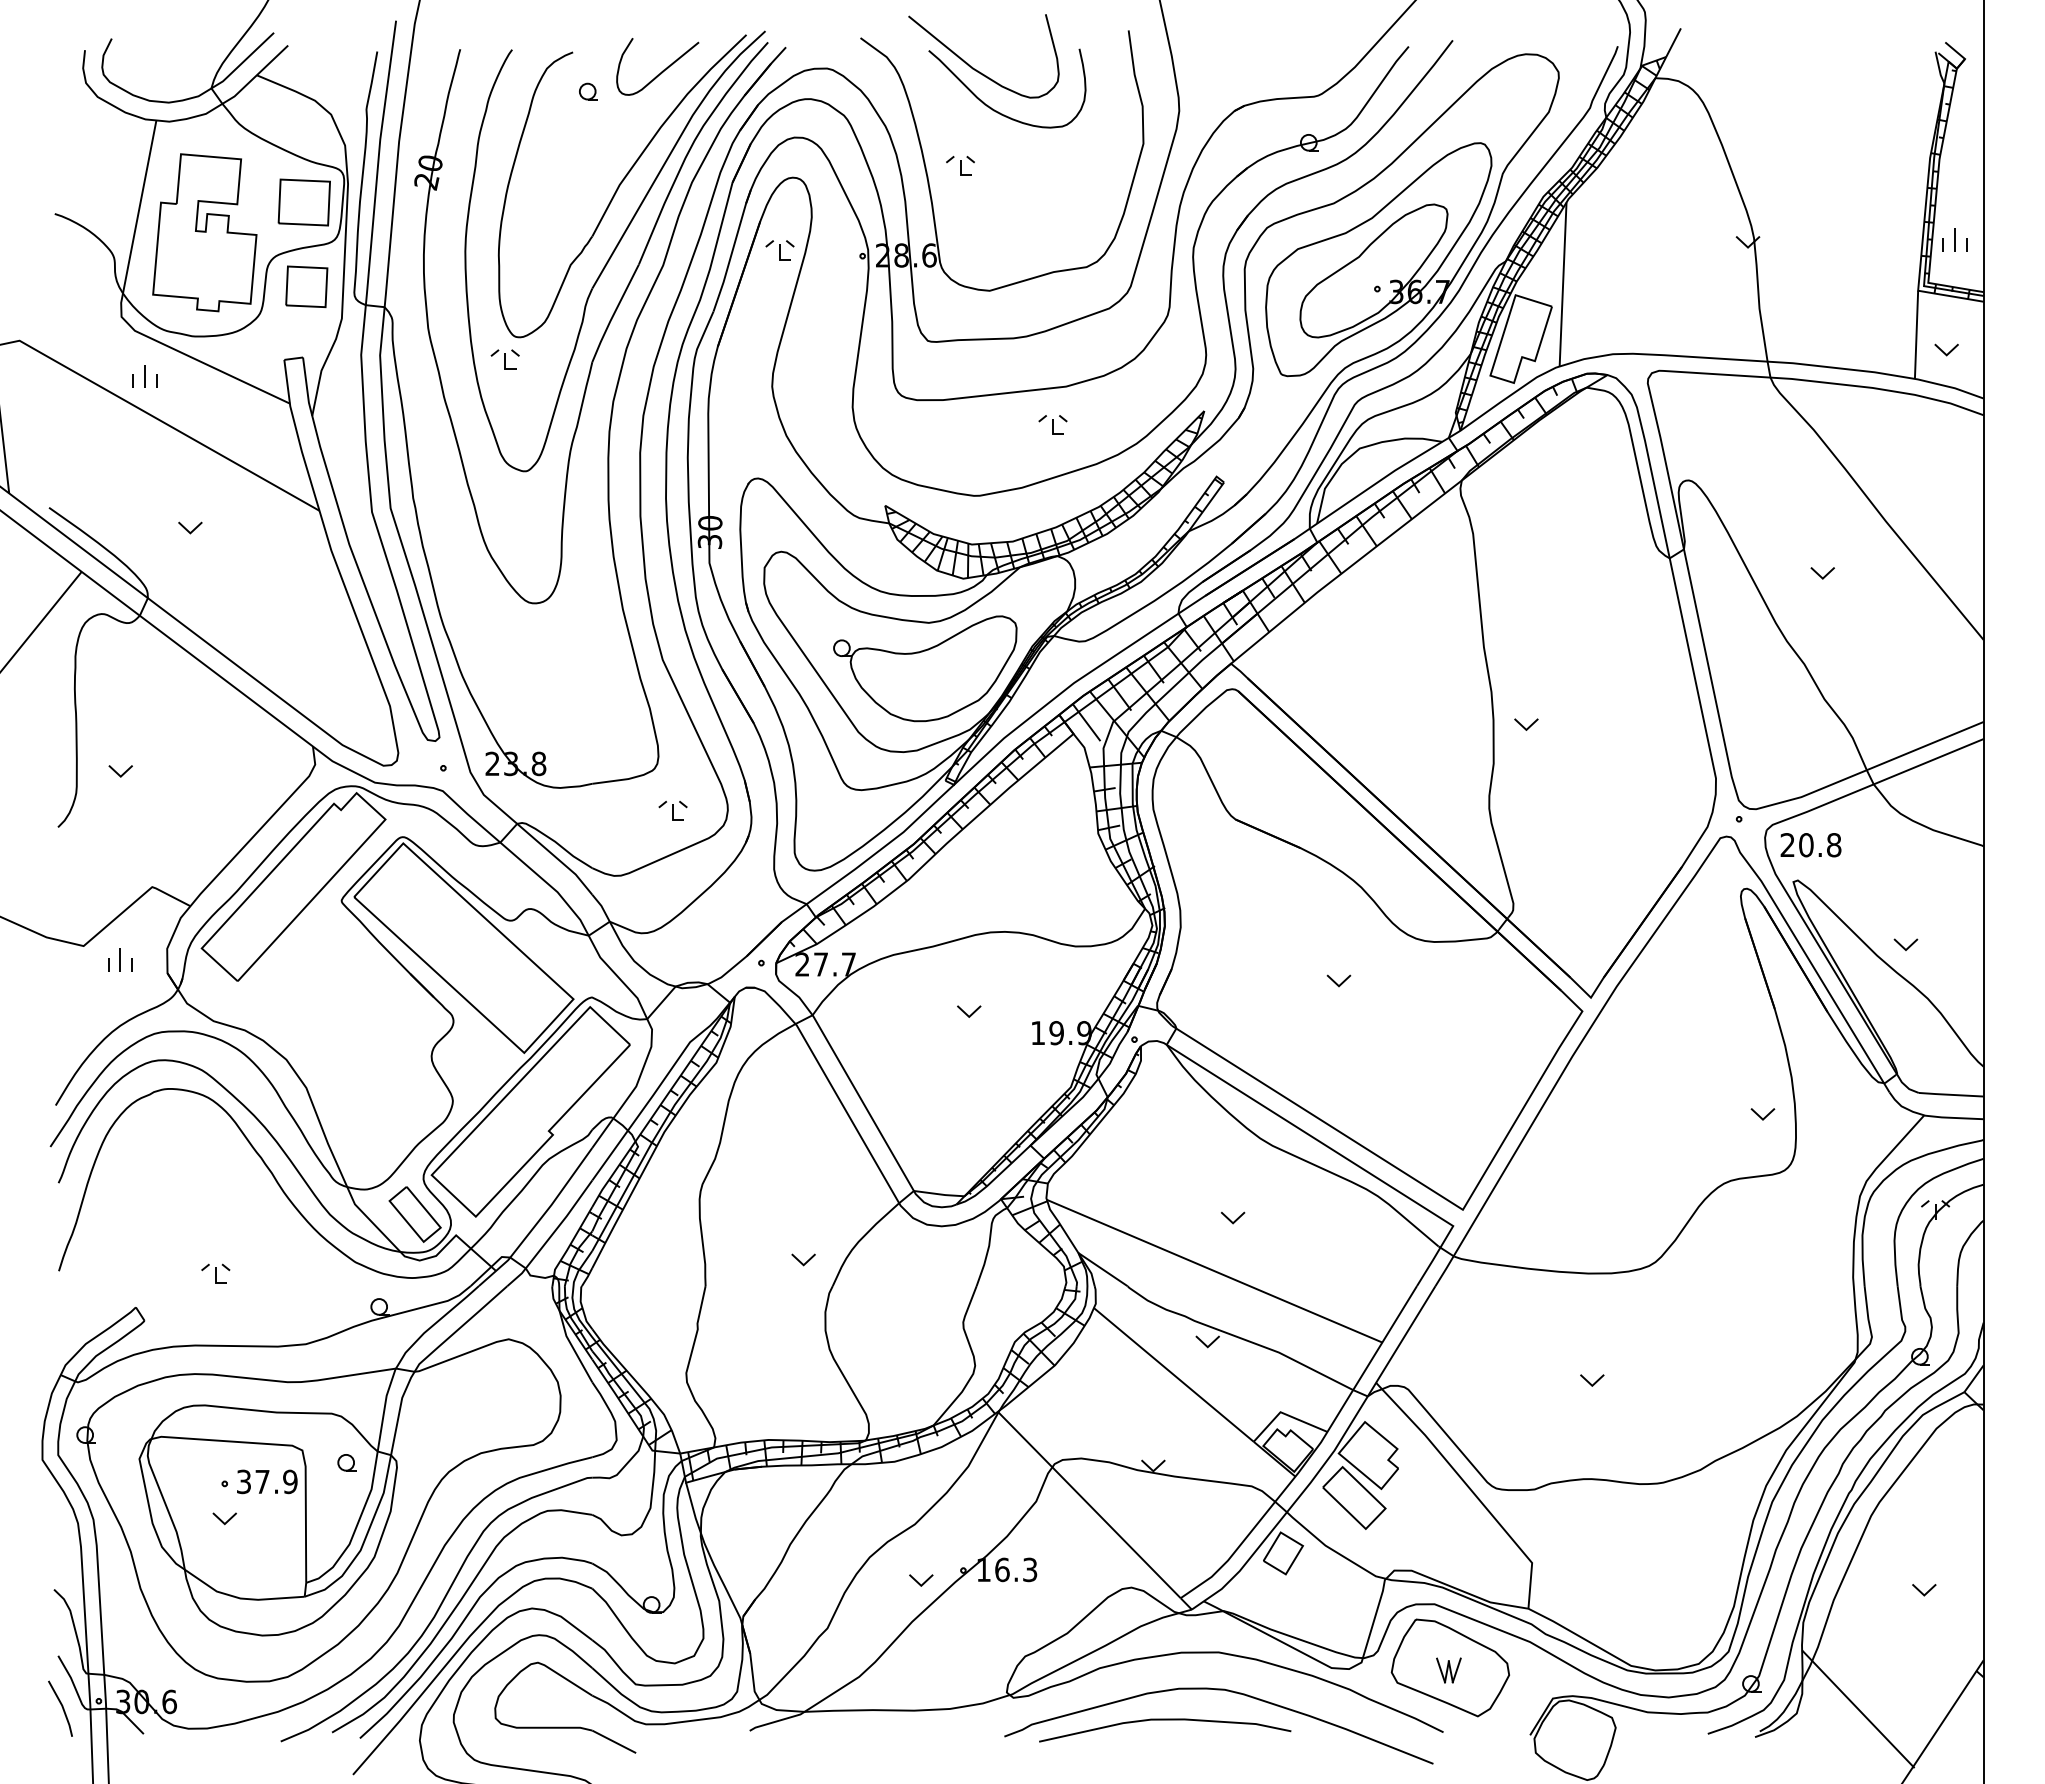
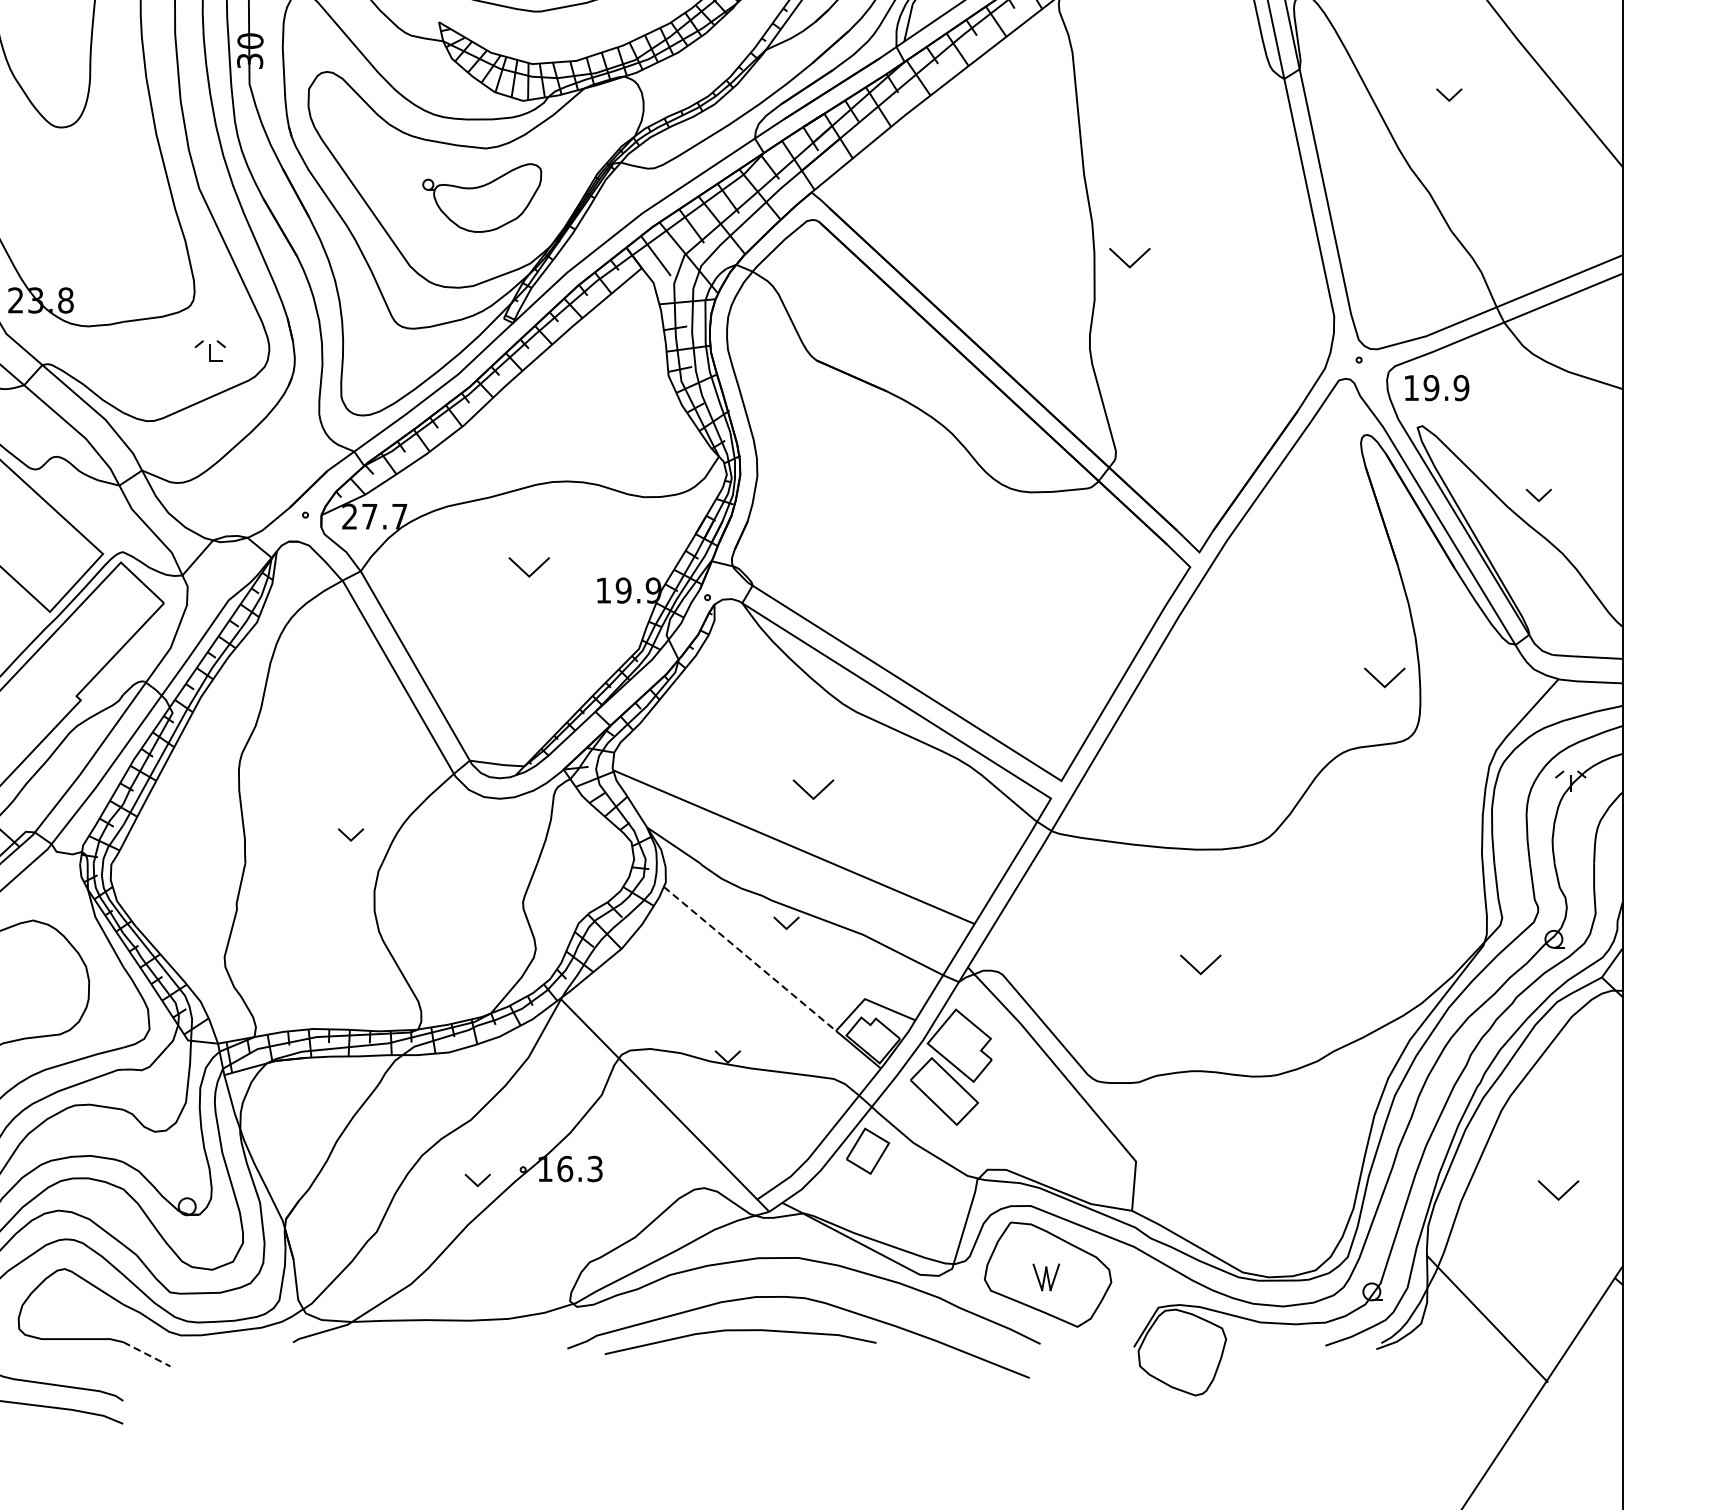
part: (925, 668) -> (482, 197), size x0.6
part: (1526, 724) -> (1129, 258), size x1.6
text: (1810, 845) -> (1436, 388), 20.8 -> 19.9
part: (1338, 980) -> (927, 533), removed
part: (969, 1011) -> (529, 567), size x1.6
part: (1762, 1114) -> (1384, 678), size x1.6
part: (1233, 1217) -> (814, 789), size x1.6
line: (1174, 1375) -> (750, 959), solid -> dashed
part: (1592, 1380) -> (1201, 964), size x1.6
part: (1924, 1590) -> (1558, 1191), size x1.6
line: (614, 1741) -> (147, 1353), solid -> dashed

